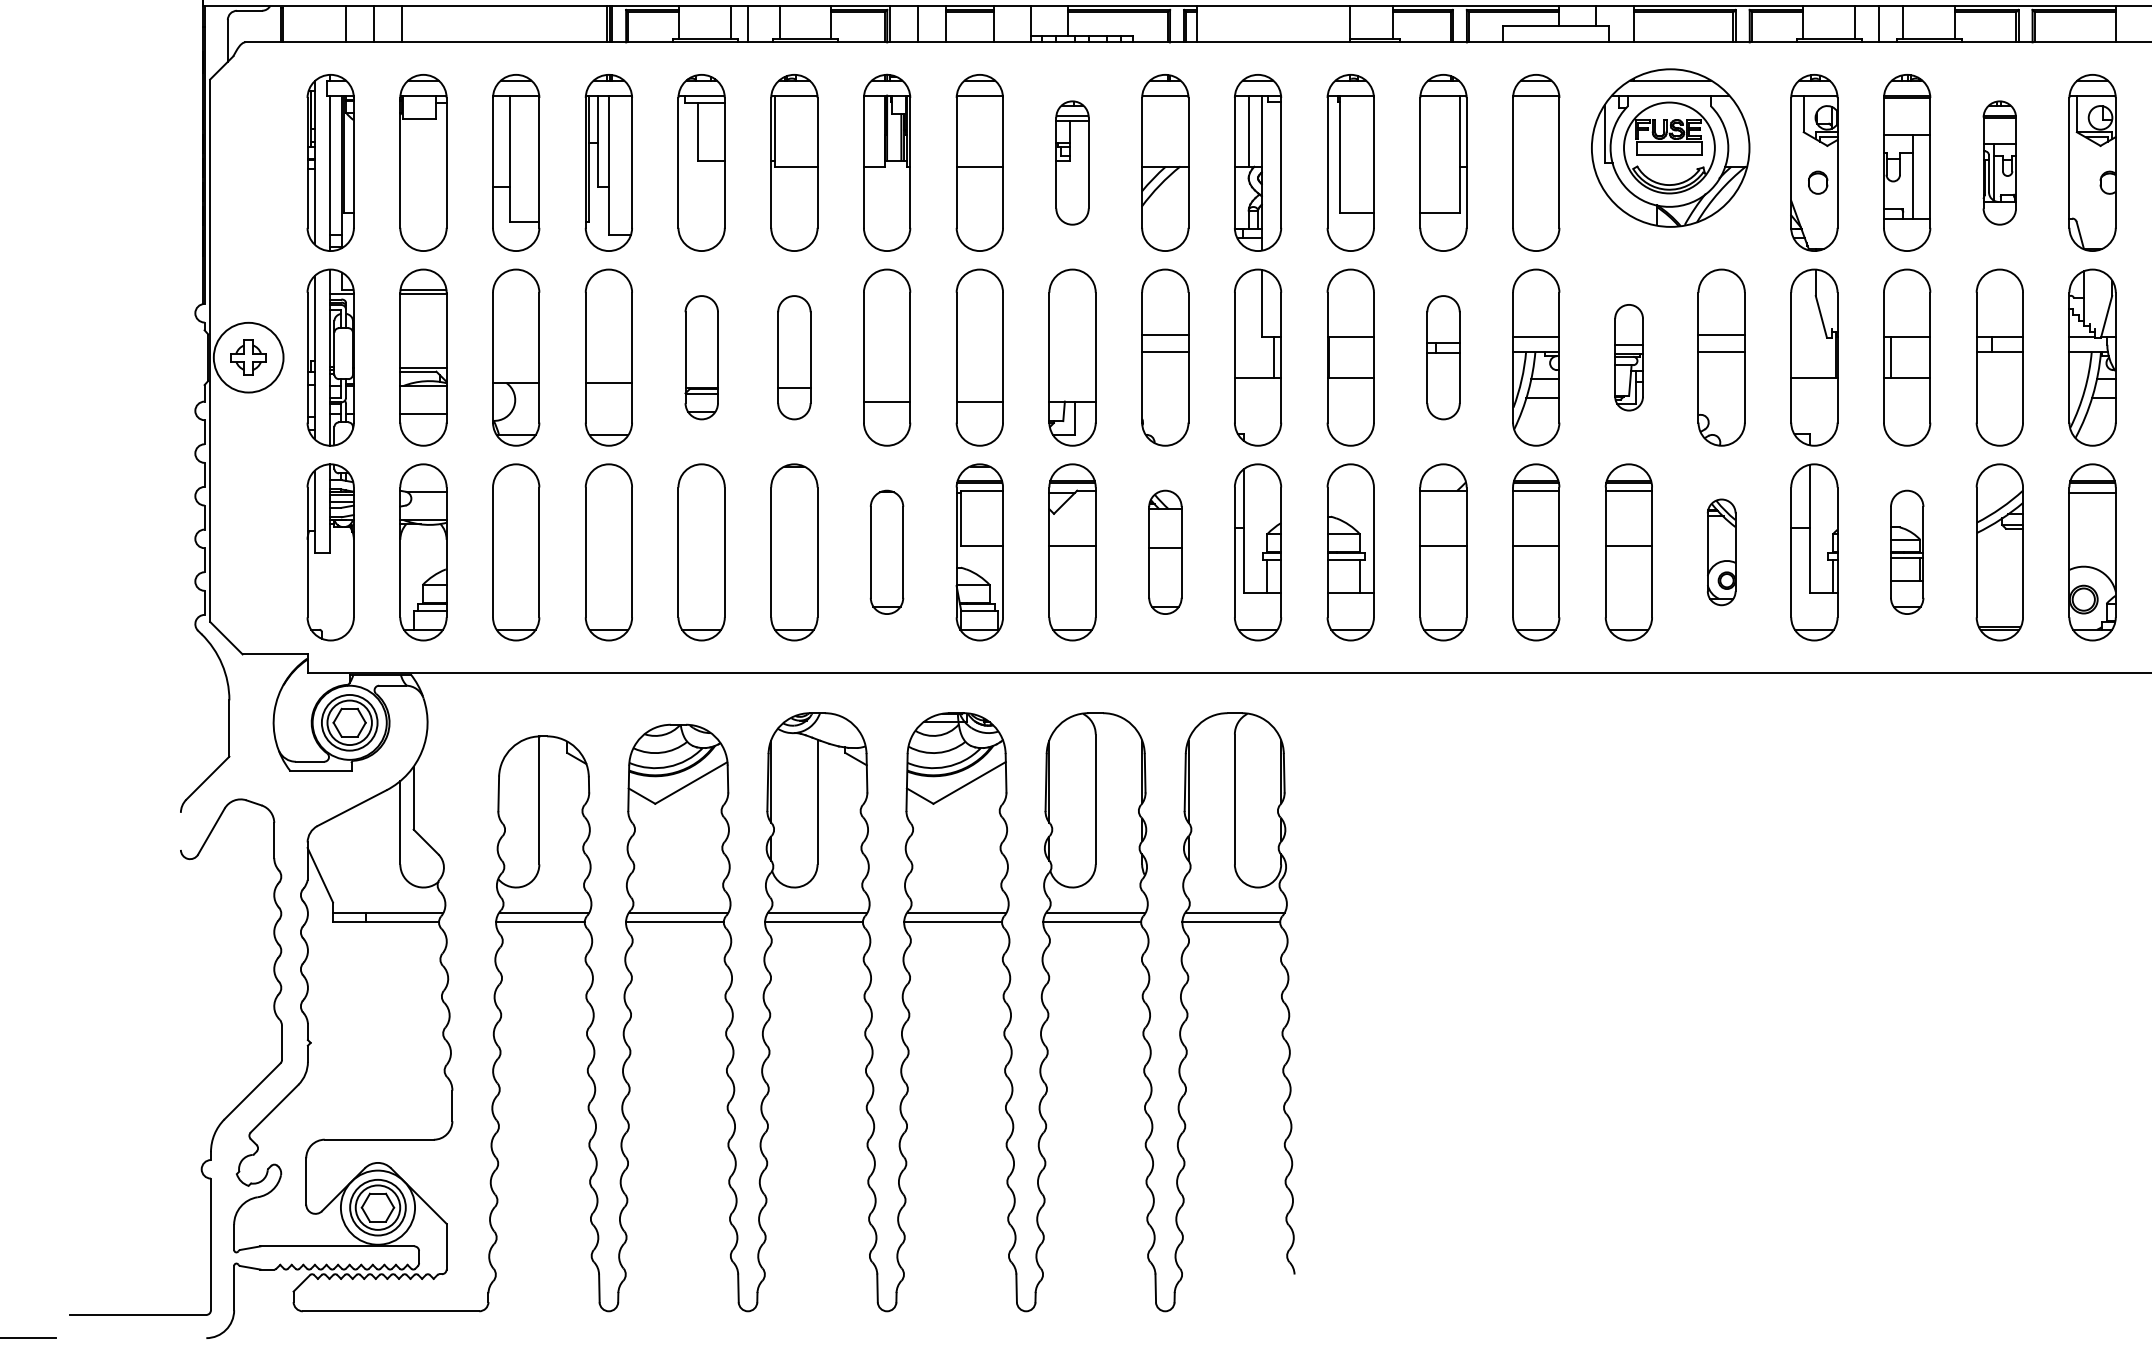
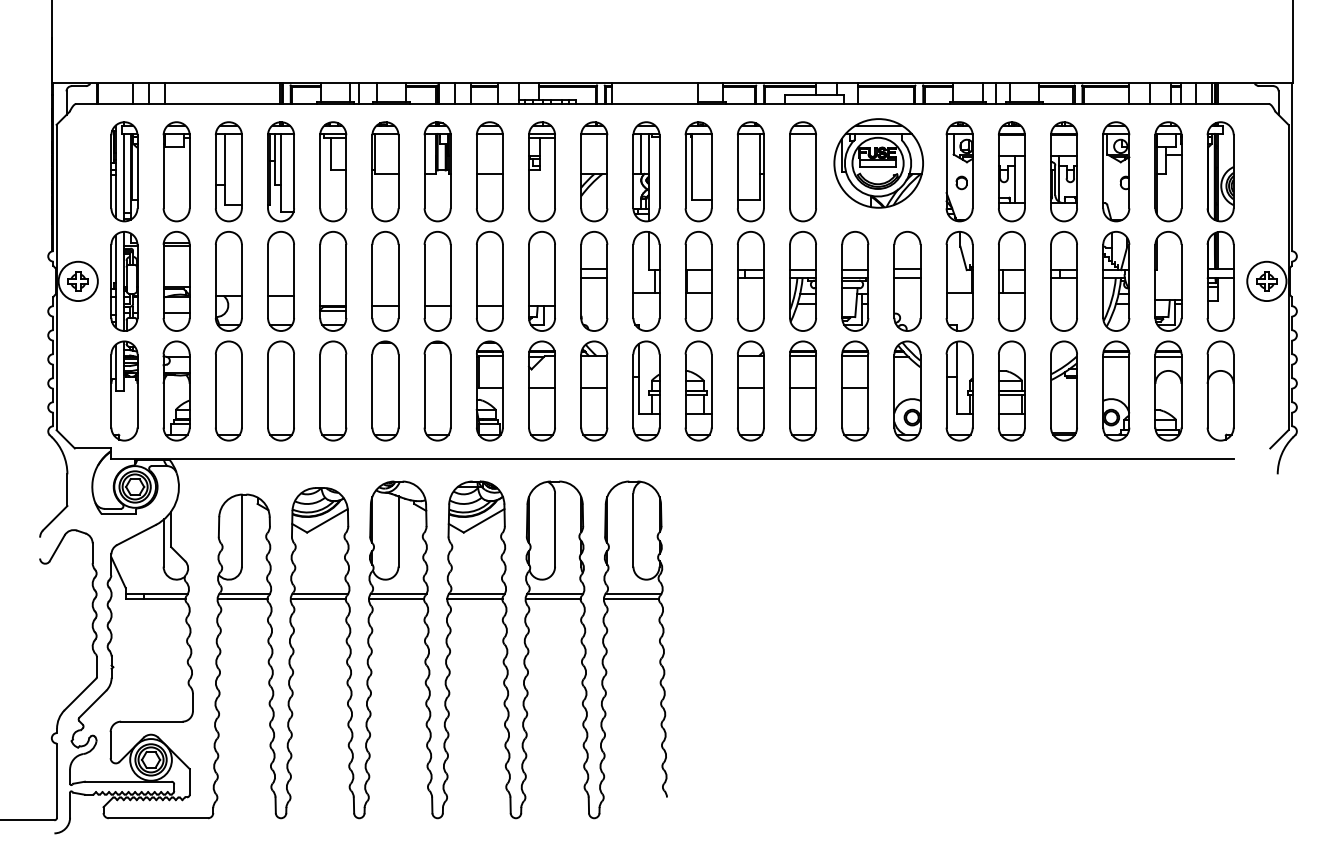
part: (1071, 162) -> (541, 171), size x1.43
part: (1998, 162) -> (1063, 171), size x1.43
part: (702, 357) -> (333, 281), size x1.43
part: (794, 357) -> (385, 281), size x1.43
part: (1442, 357) -> (750, 281), size x1.43
part: (1629, 357) -> (855, 281), size x1.67
part: (886, 551) -> (437, 390), size x1.43
part: (1165, 551) -> (594, 390), size x1.43
part: (1721, 551) -> (907, 390), size x1.67
part: (1906, 551) -> (1011, 390), size x1.43

